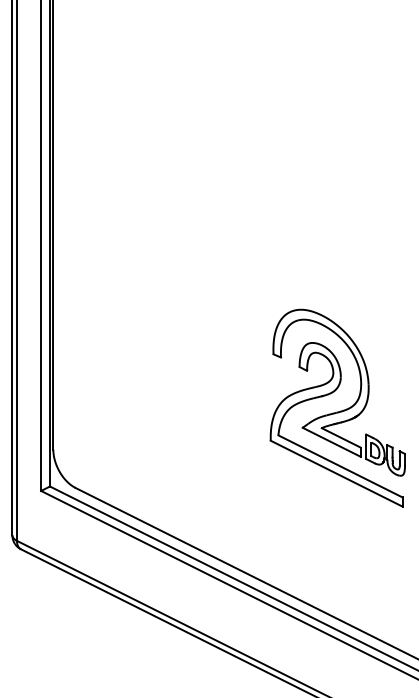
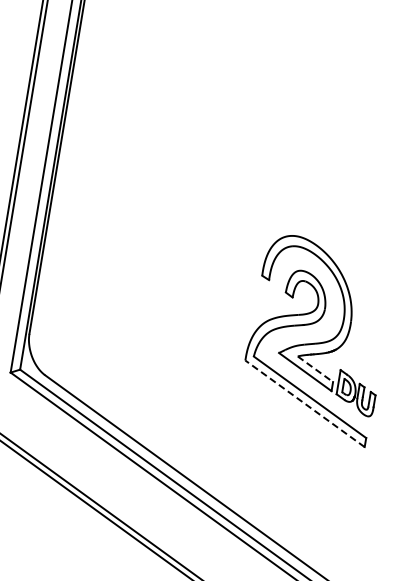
line: (341, 437) -> (315, 368), solid -> dashed
line: (336, 473) -> (304, 403), solid -> dashed

